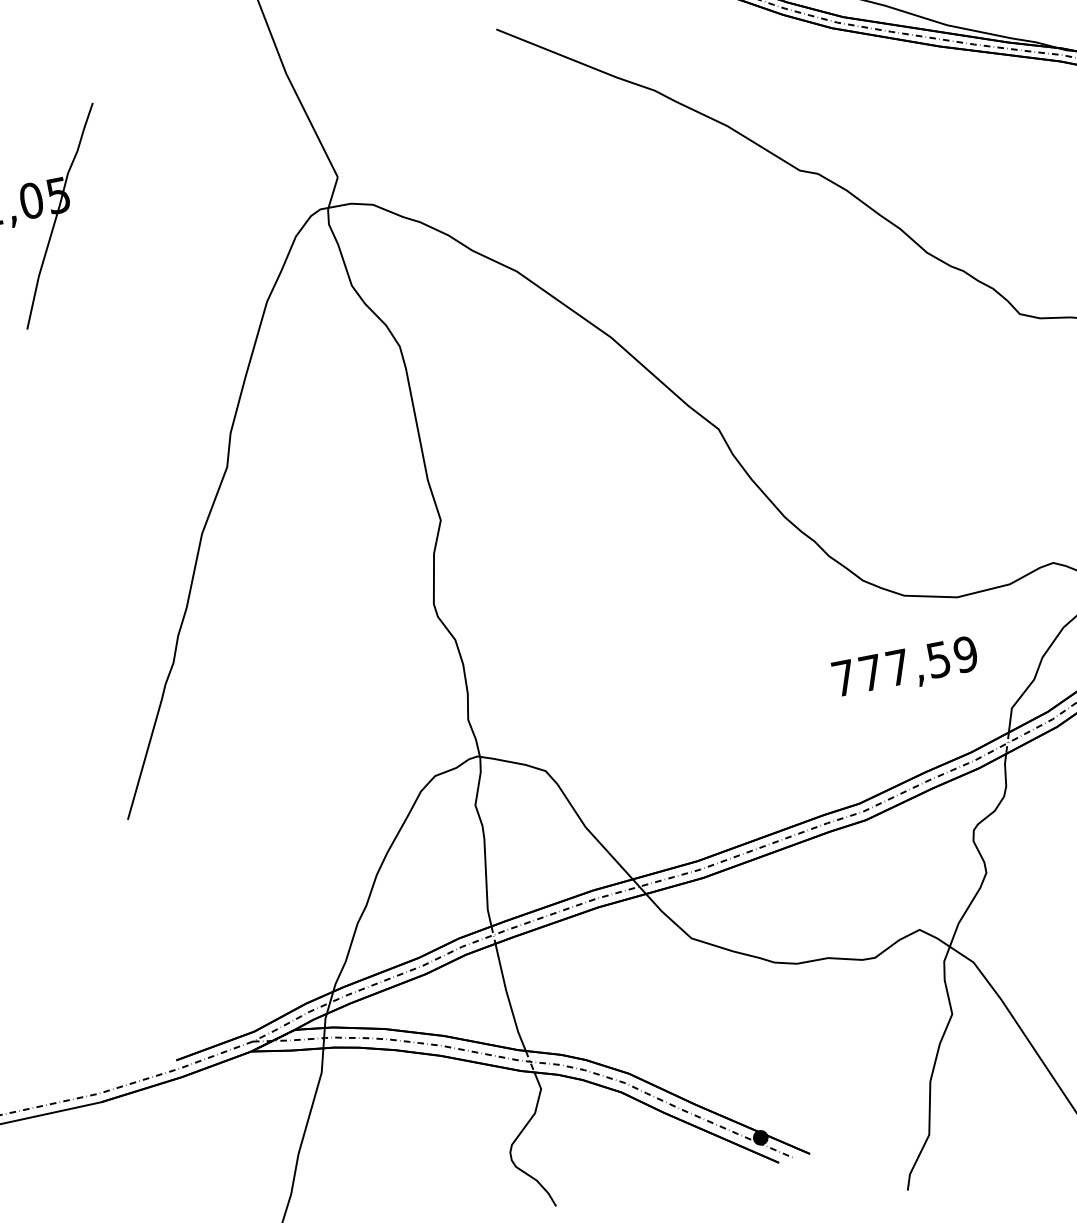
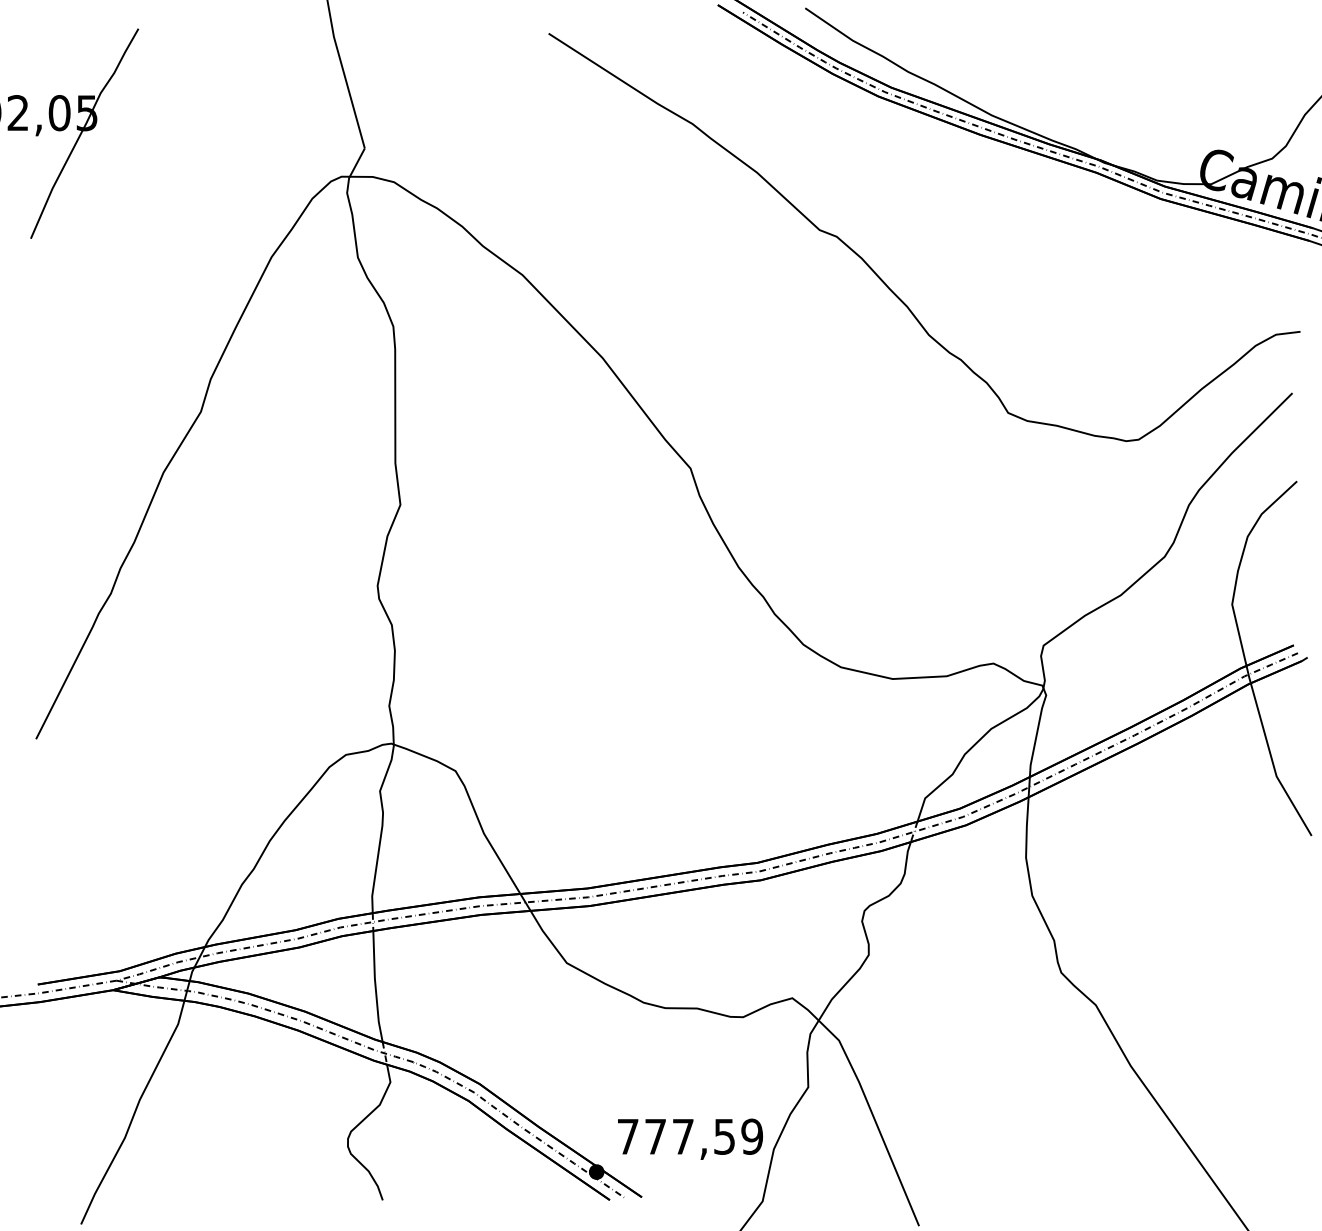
text: (905, 667) -> (690, 1138), moved

